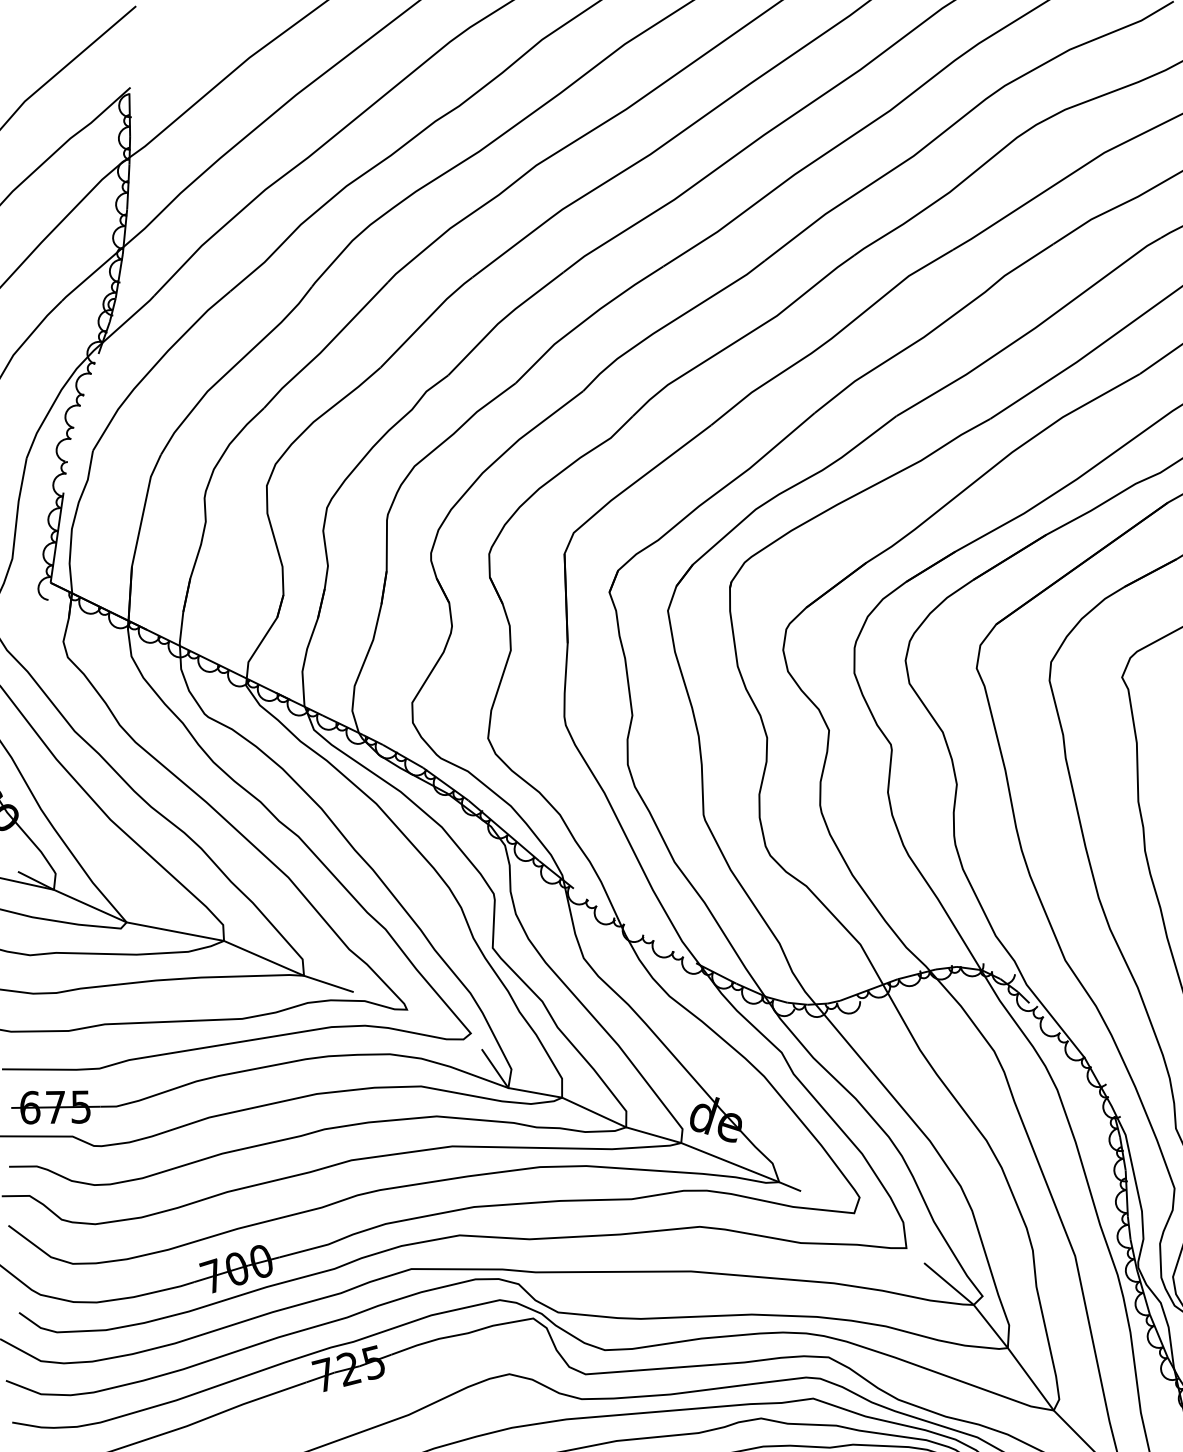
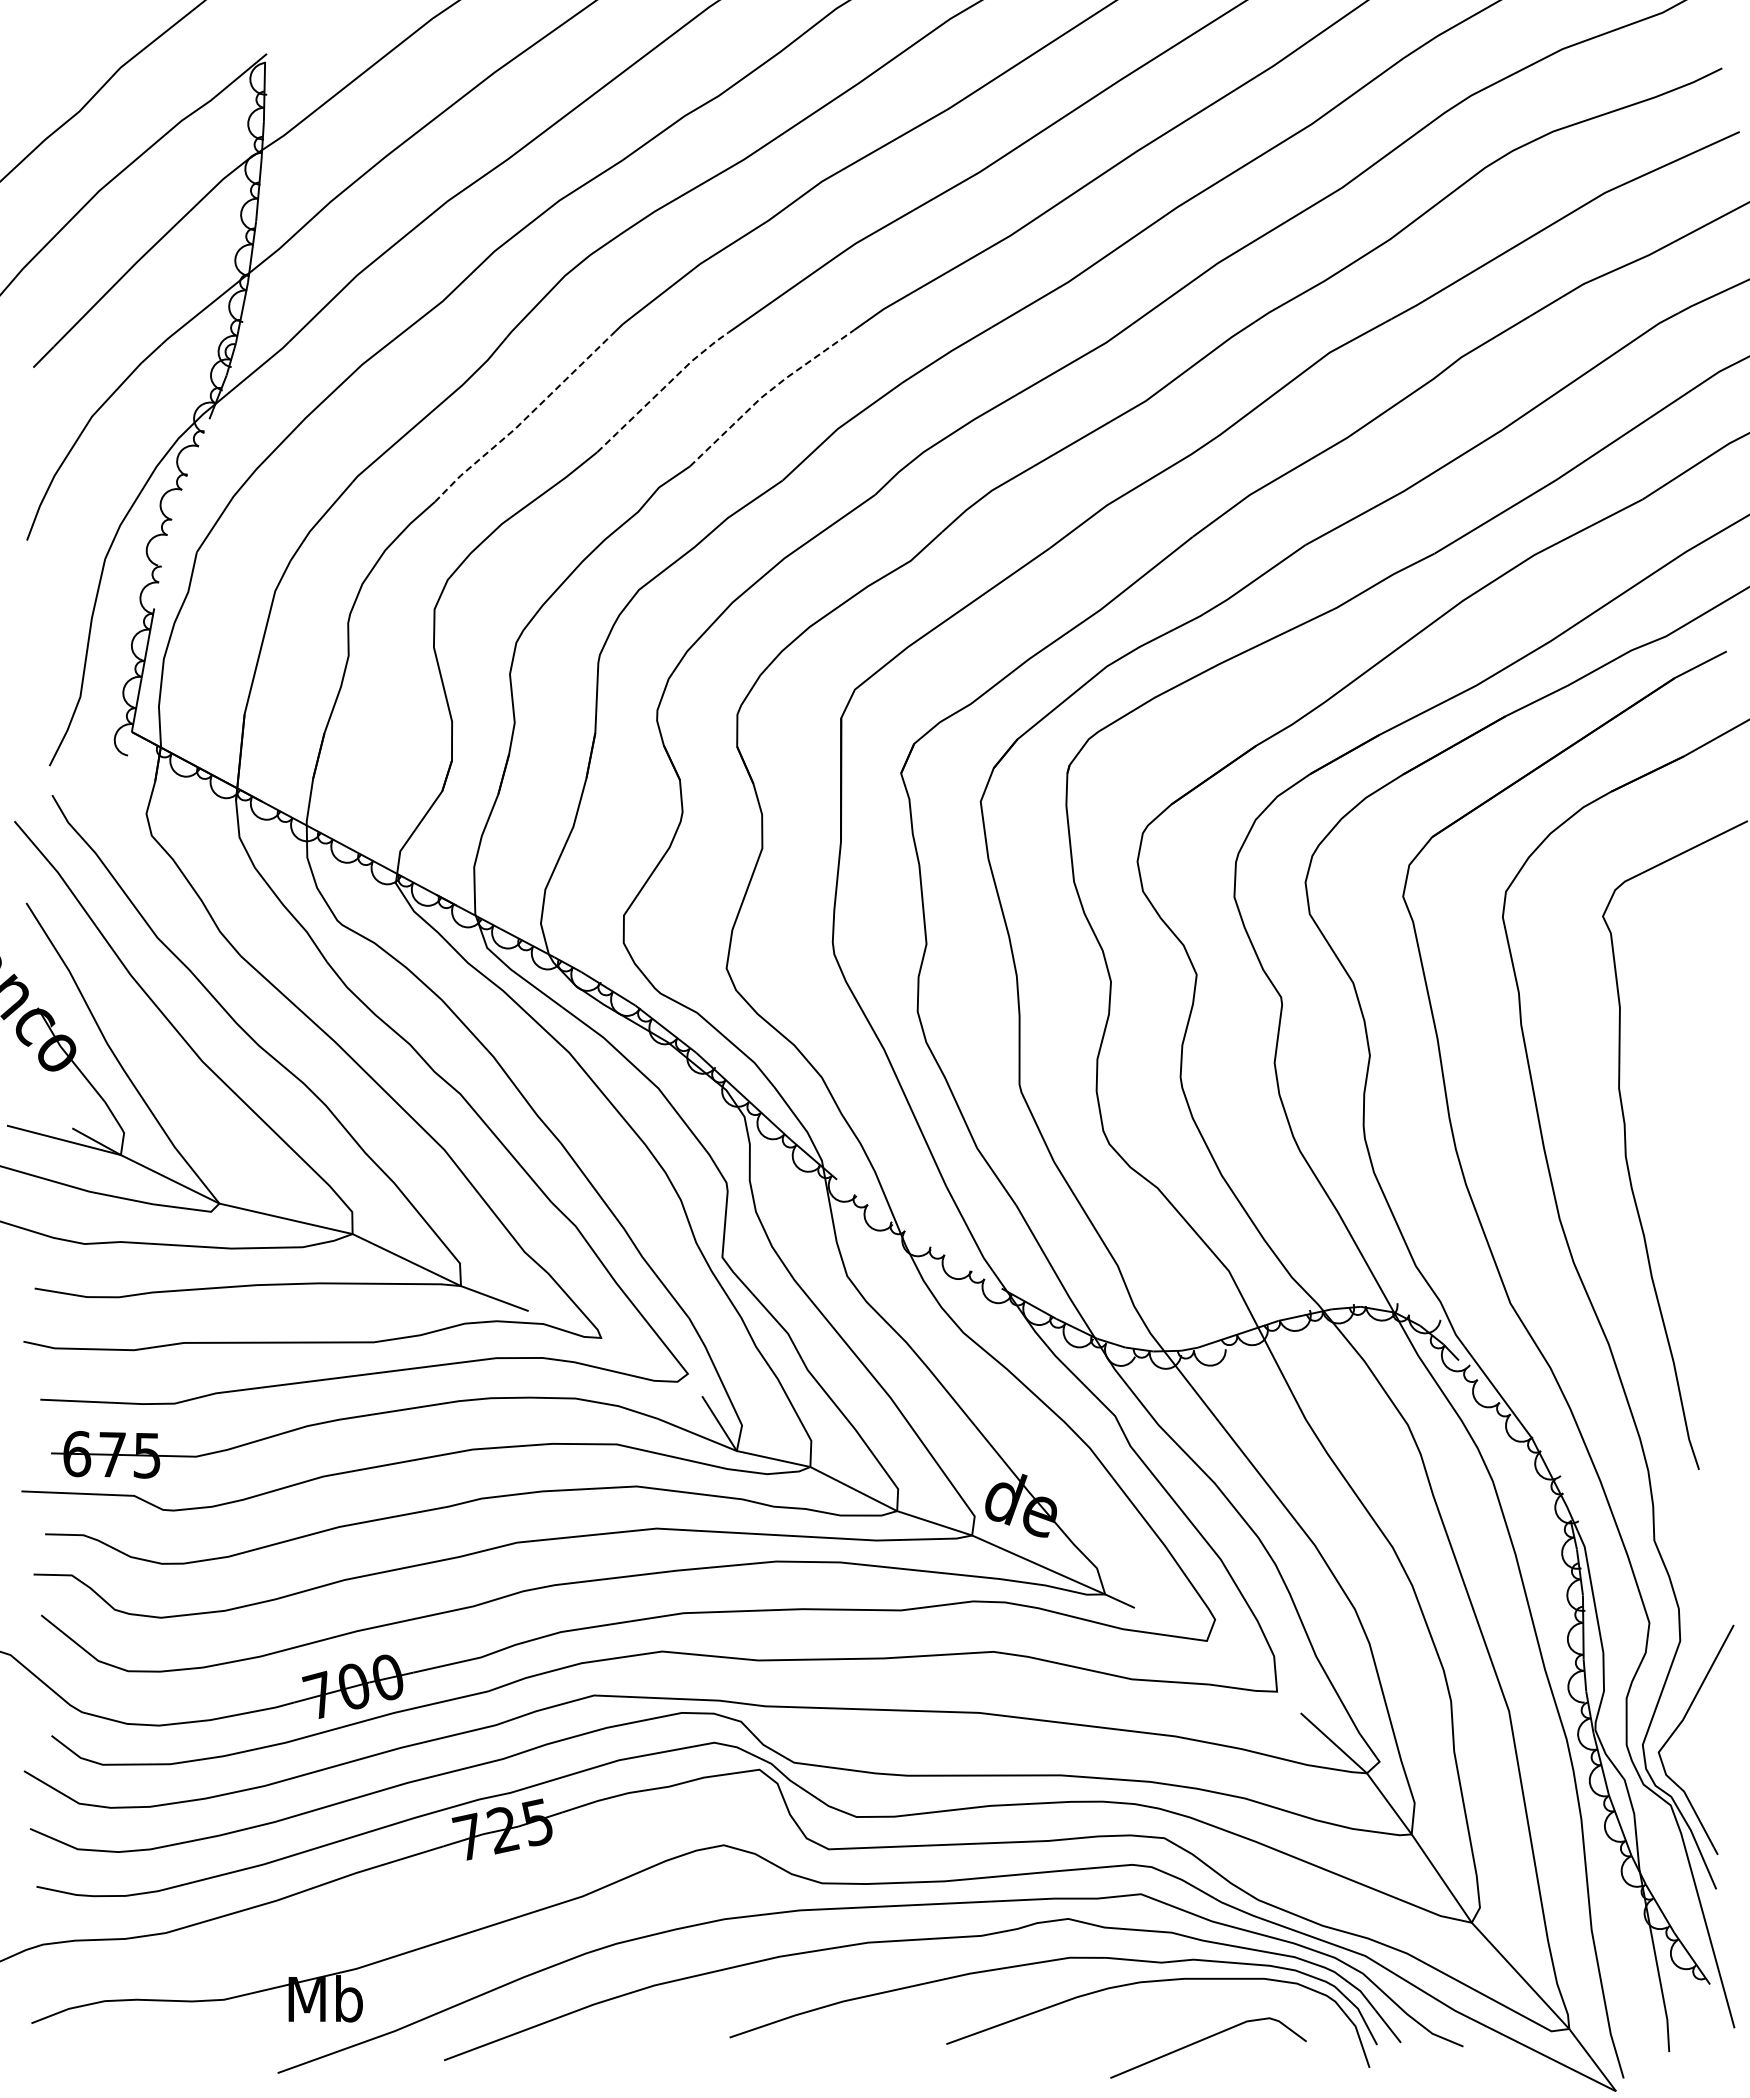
line: (503, 319) -> (768, 392), solid -> dashed
line: (426, 320) -> (662, 389), solid -> dashed
line: (327, 346) -> (524, 420), solid -> dashed

